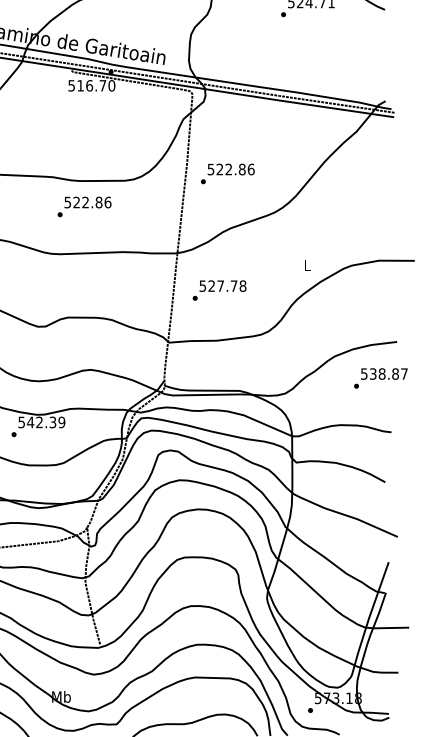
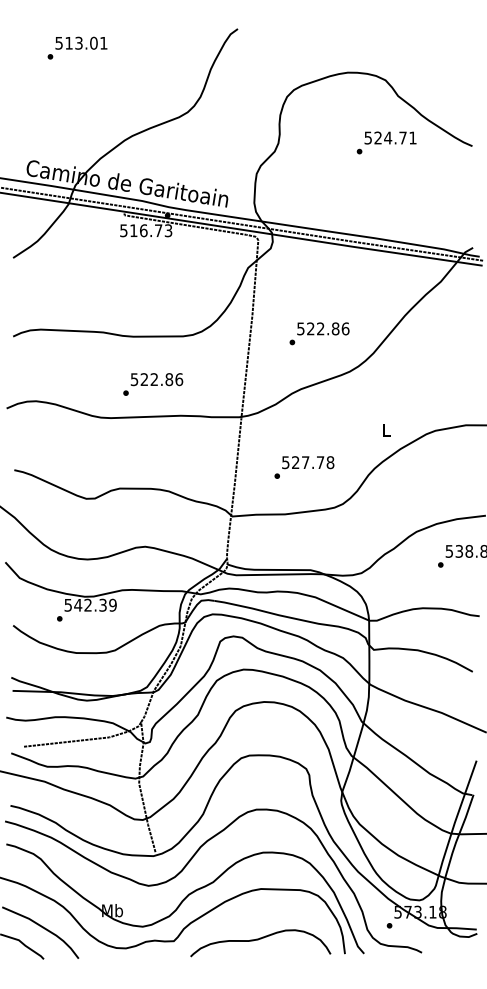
text: (111, 85) -> (168, 230), 516.70 -> 516.73
text: (227, 173) -> (319, 333), moved
text: (84, 206) -> (153, 384), moved
text: (219, 290) -> (304, 467), moved

